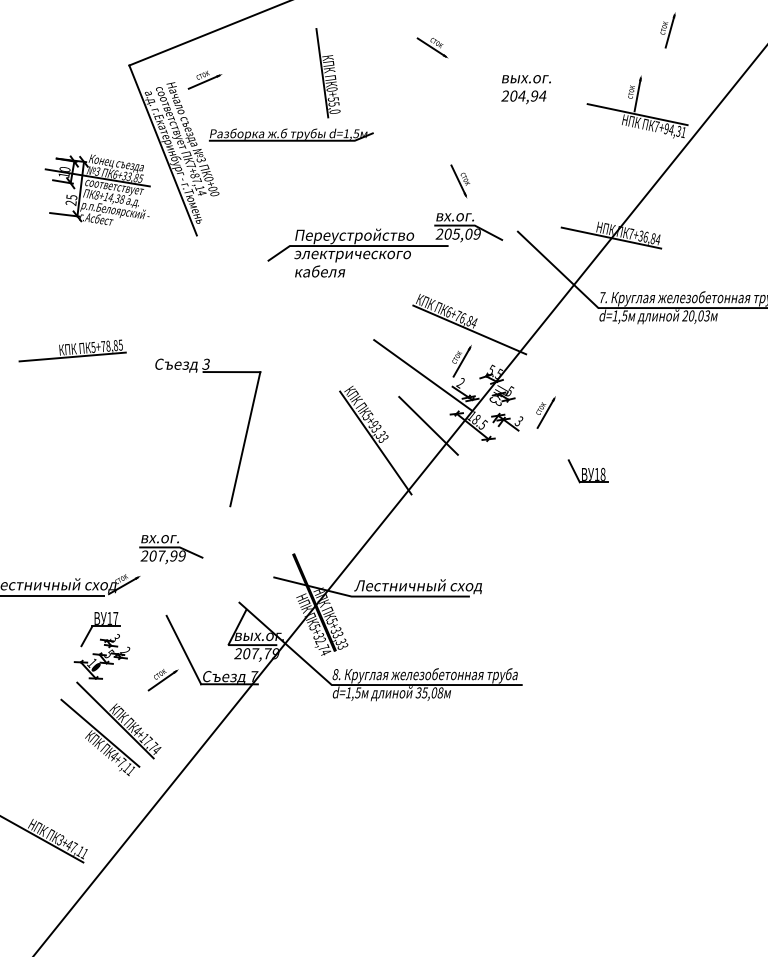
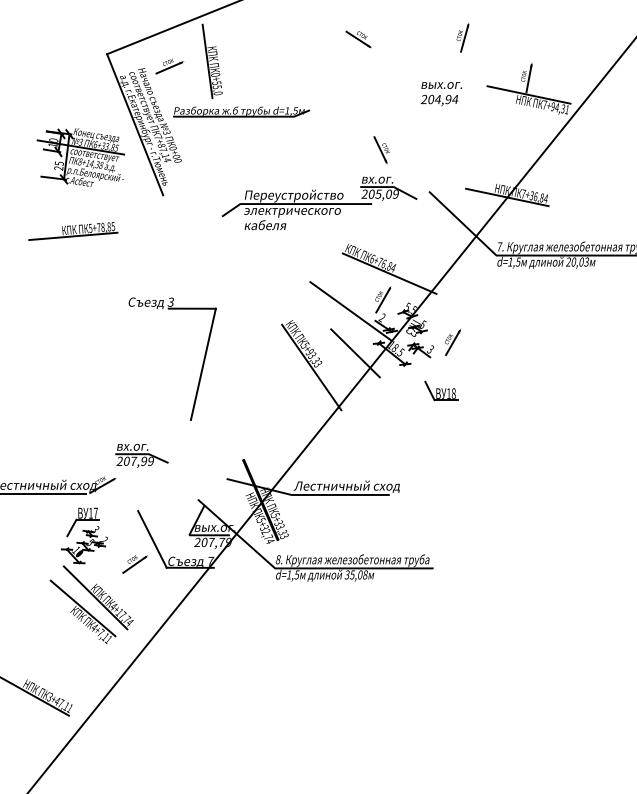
part: (667, 30) -> (462, 37), moved
part: (327, 73) -> (211, 61), moved
text: (525, 89) -> (440, 94), moved
part: (72, 350) -> (73, 231), moved
part: (587, 471) -> (440, 391), moved

